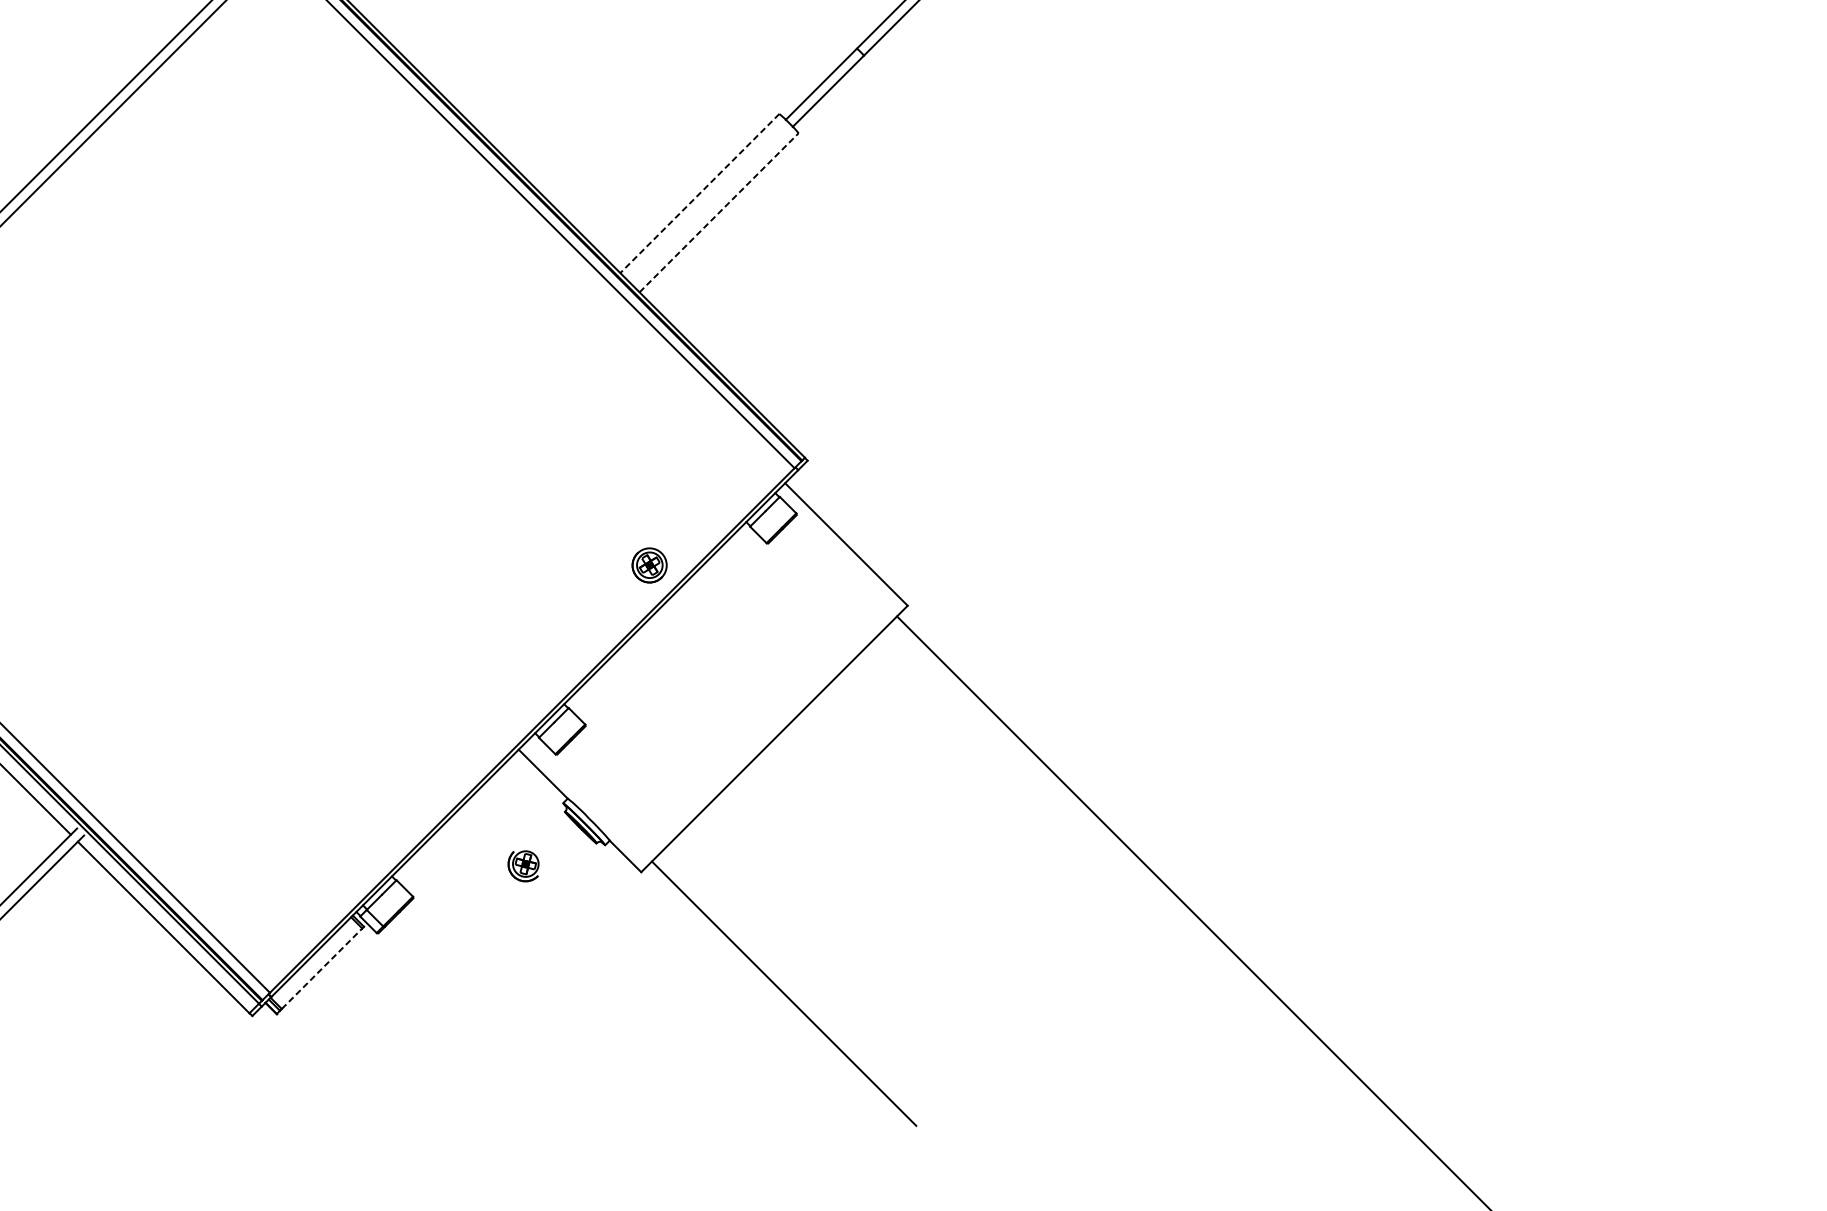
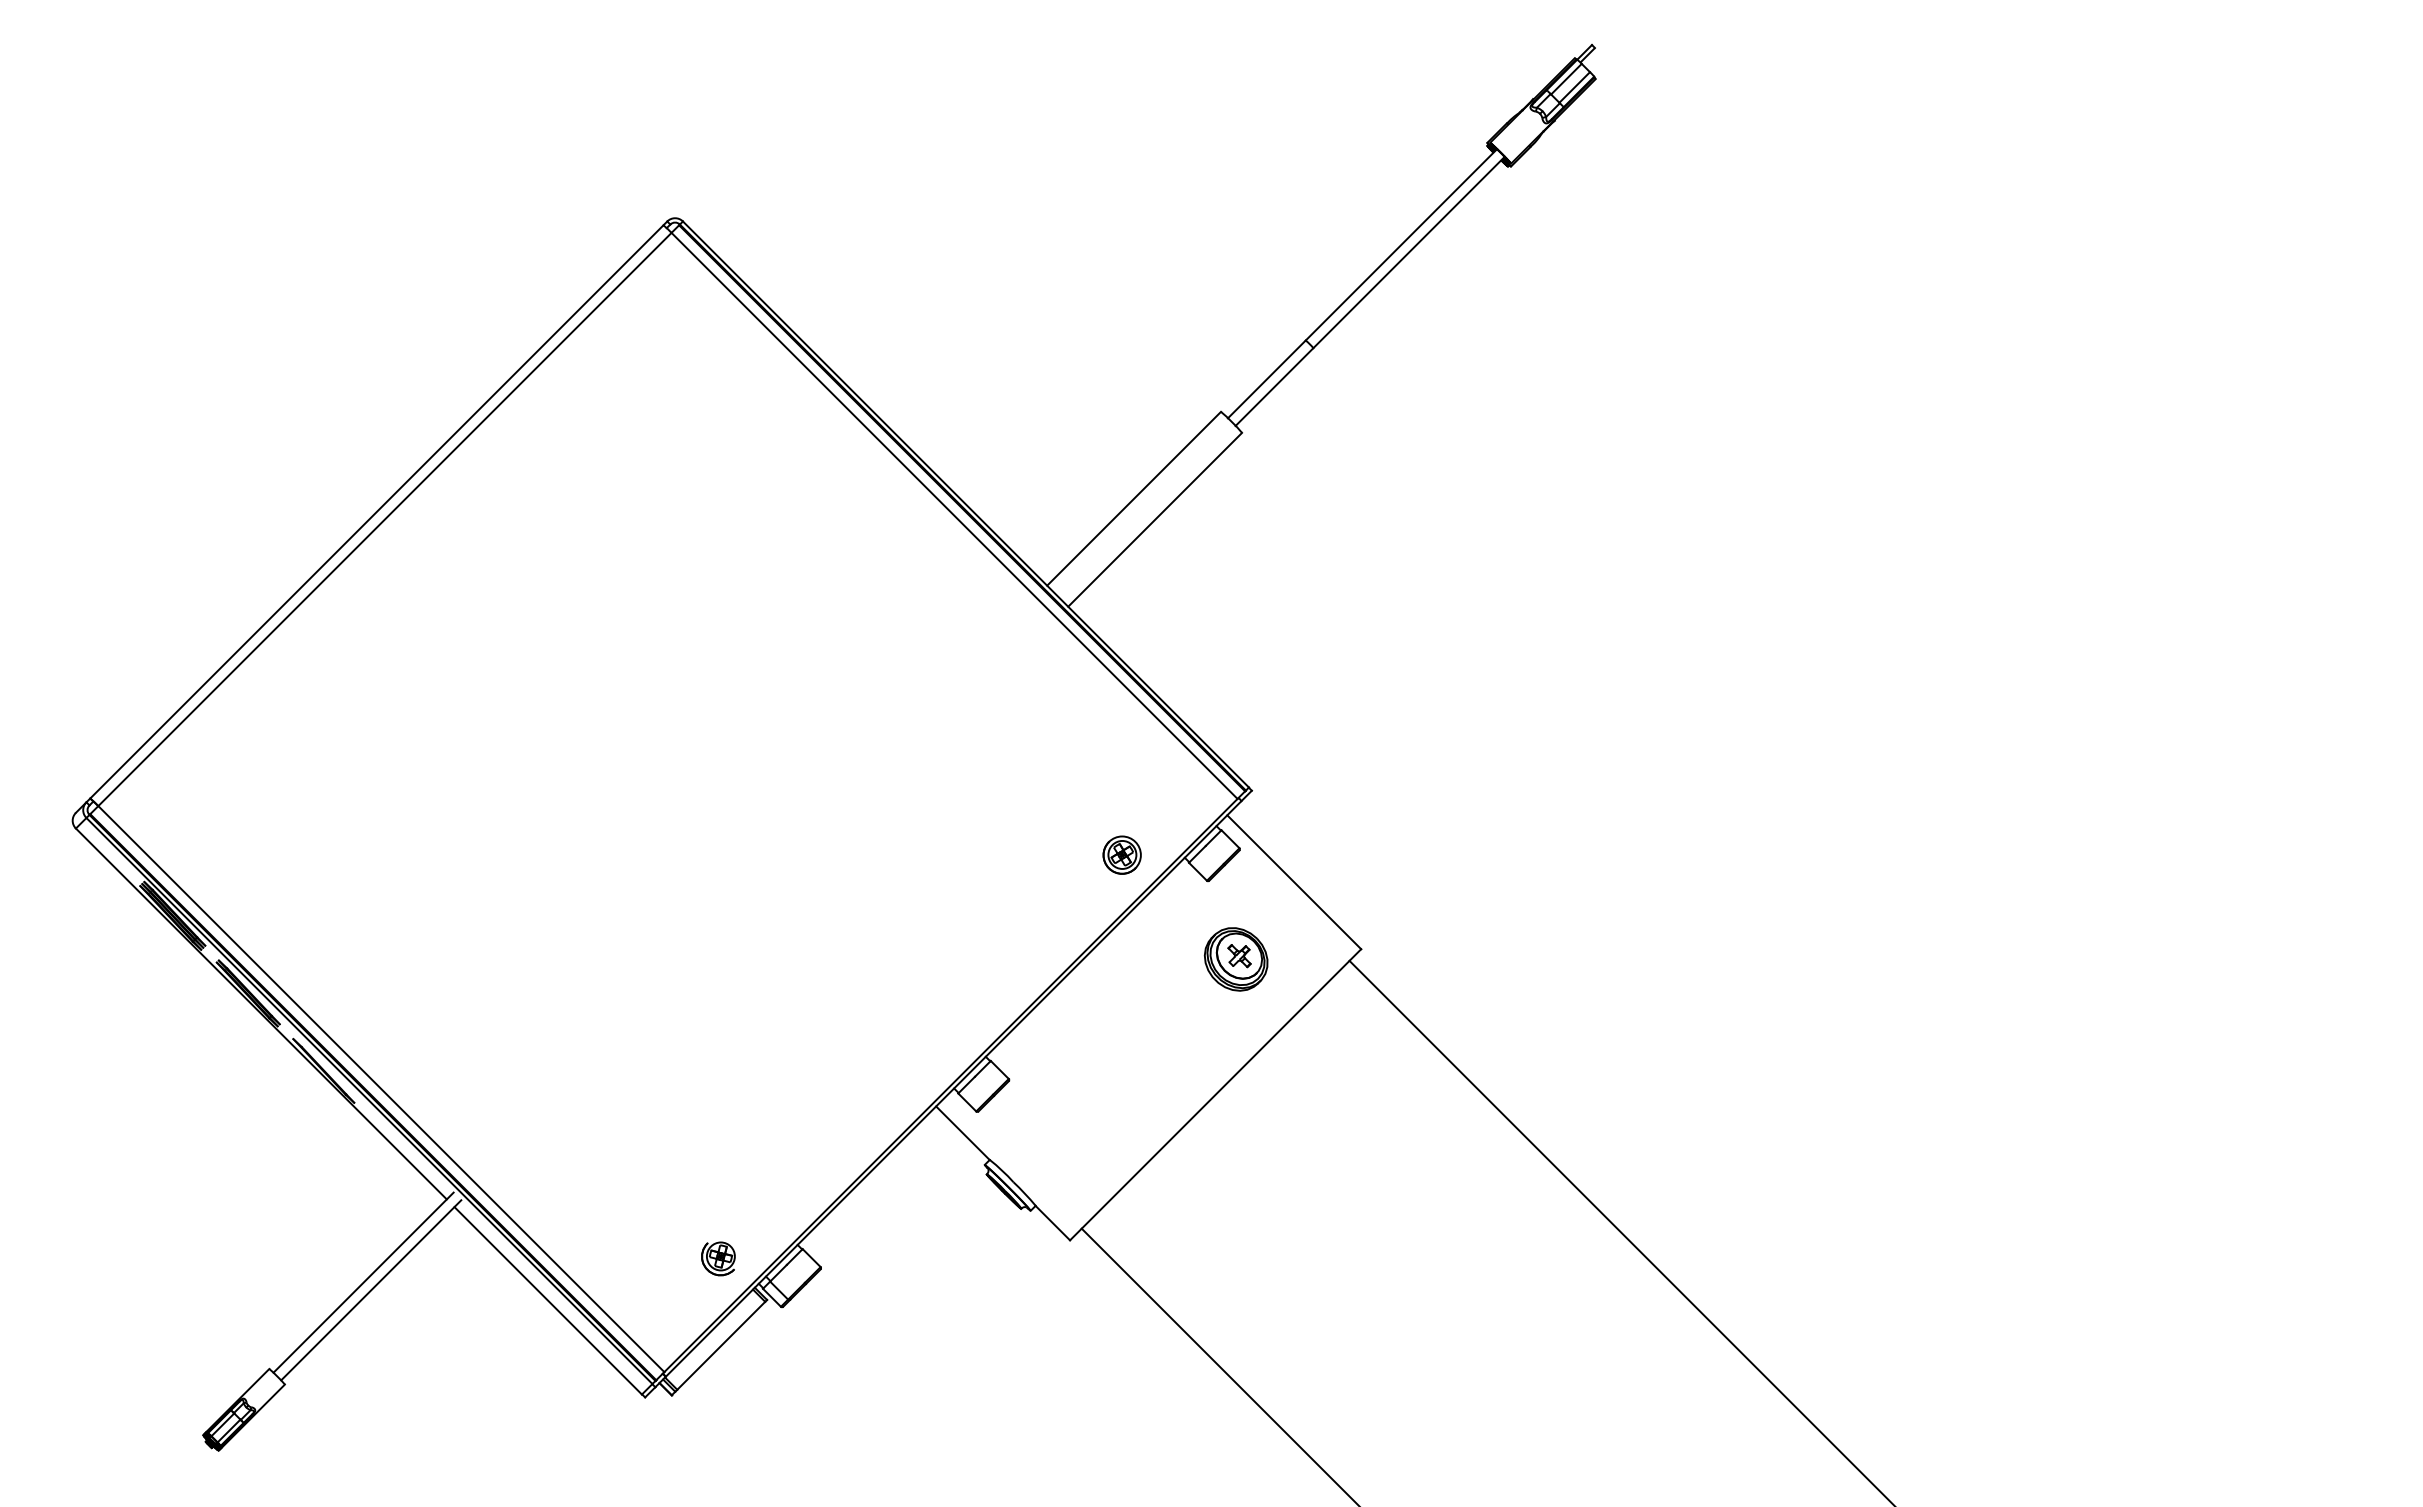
line: (700, 193) -> (1134, 498), dashed -> solid
line: (719, 212) -> (1155, 519), dashed -> solid
part: (648, 564) -> (1121, 854), moved
part: (792, 615) -> (1235, 959), added
part: (523, 865) -> (718, 1258), moved
line: (322, 968) -> (721, 1345), dashed -> solid

